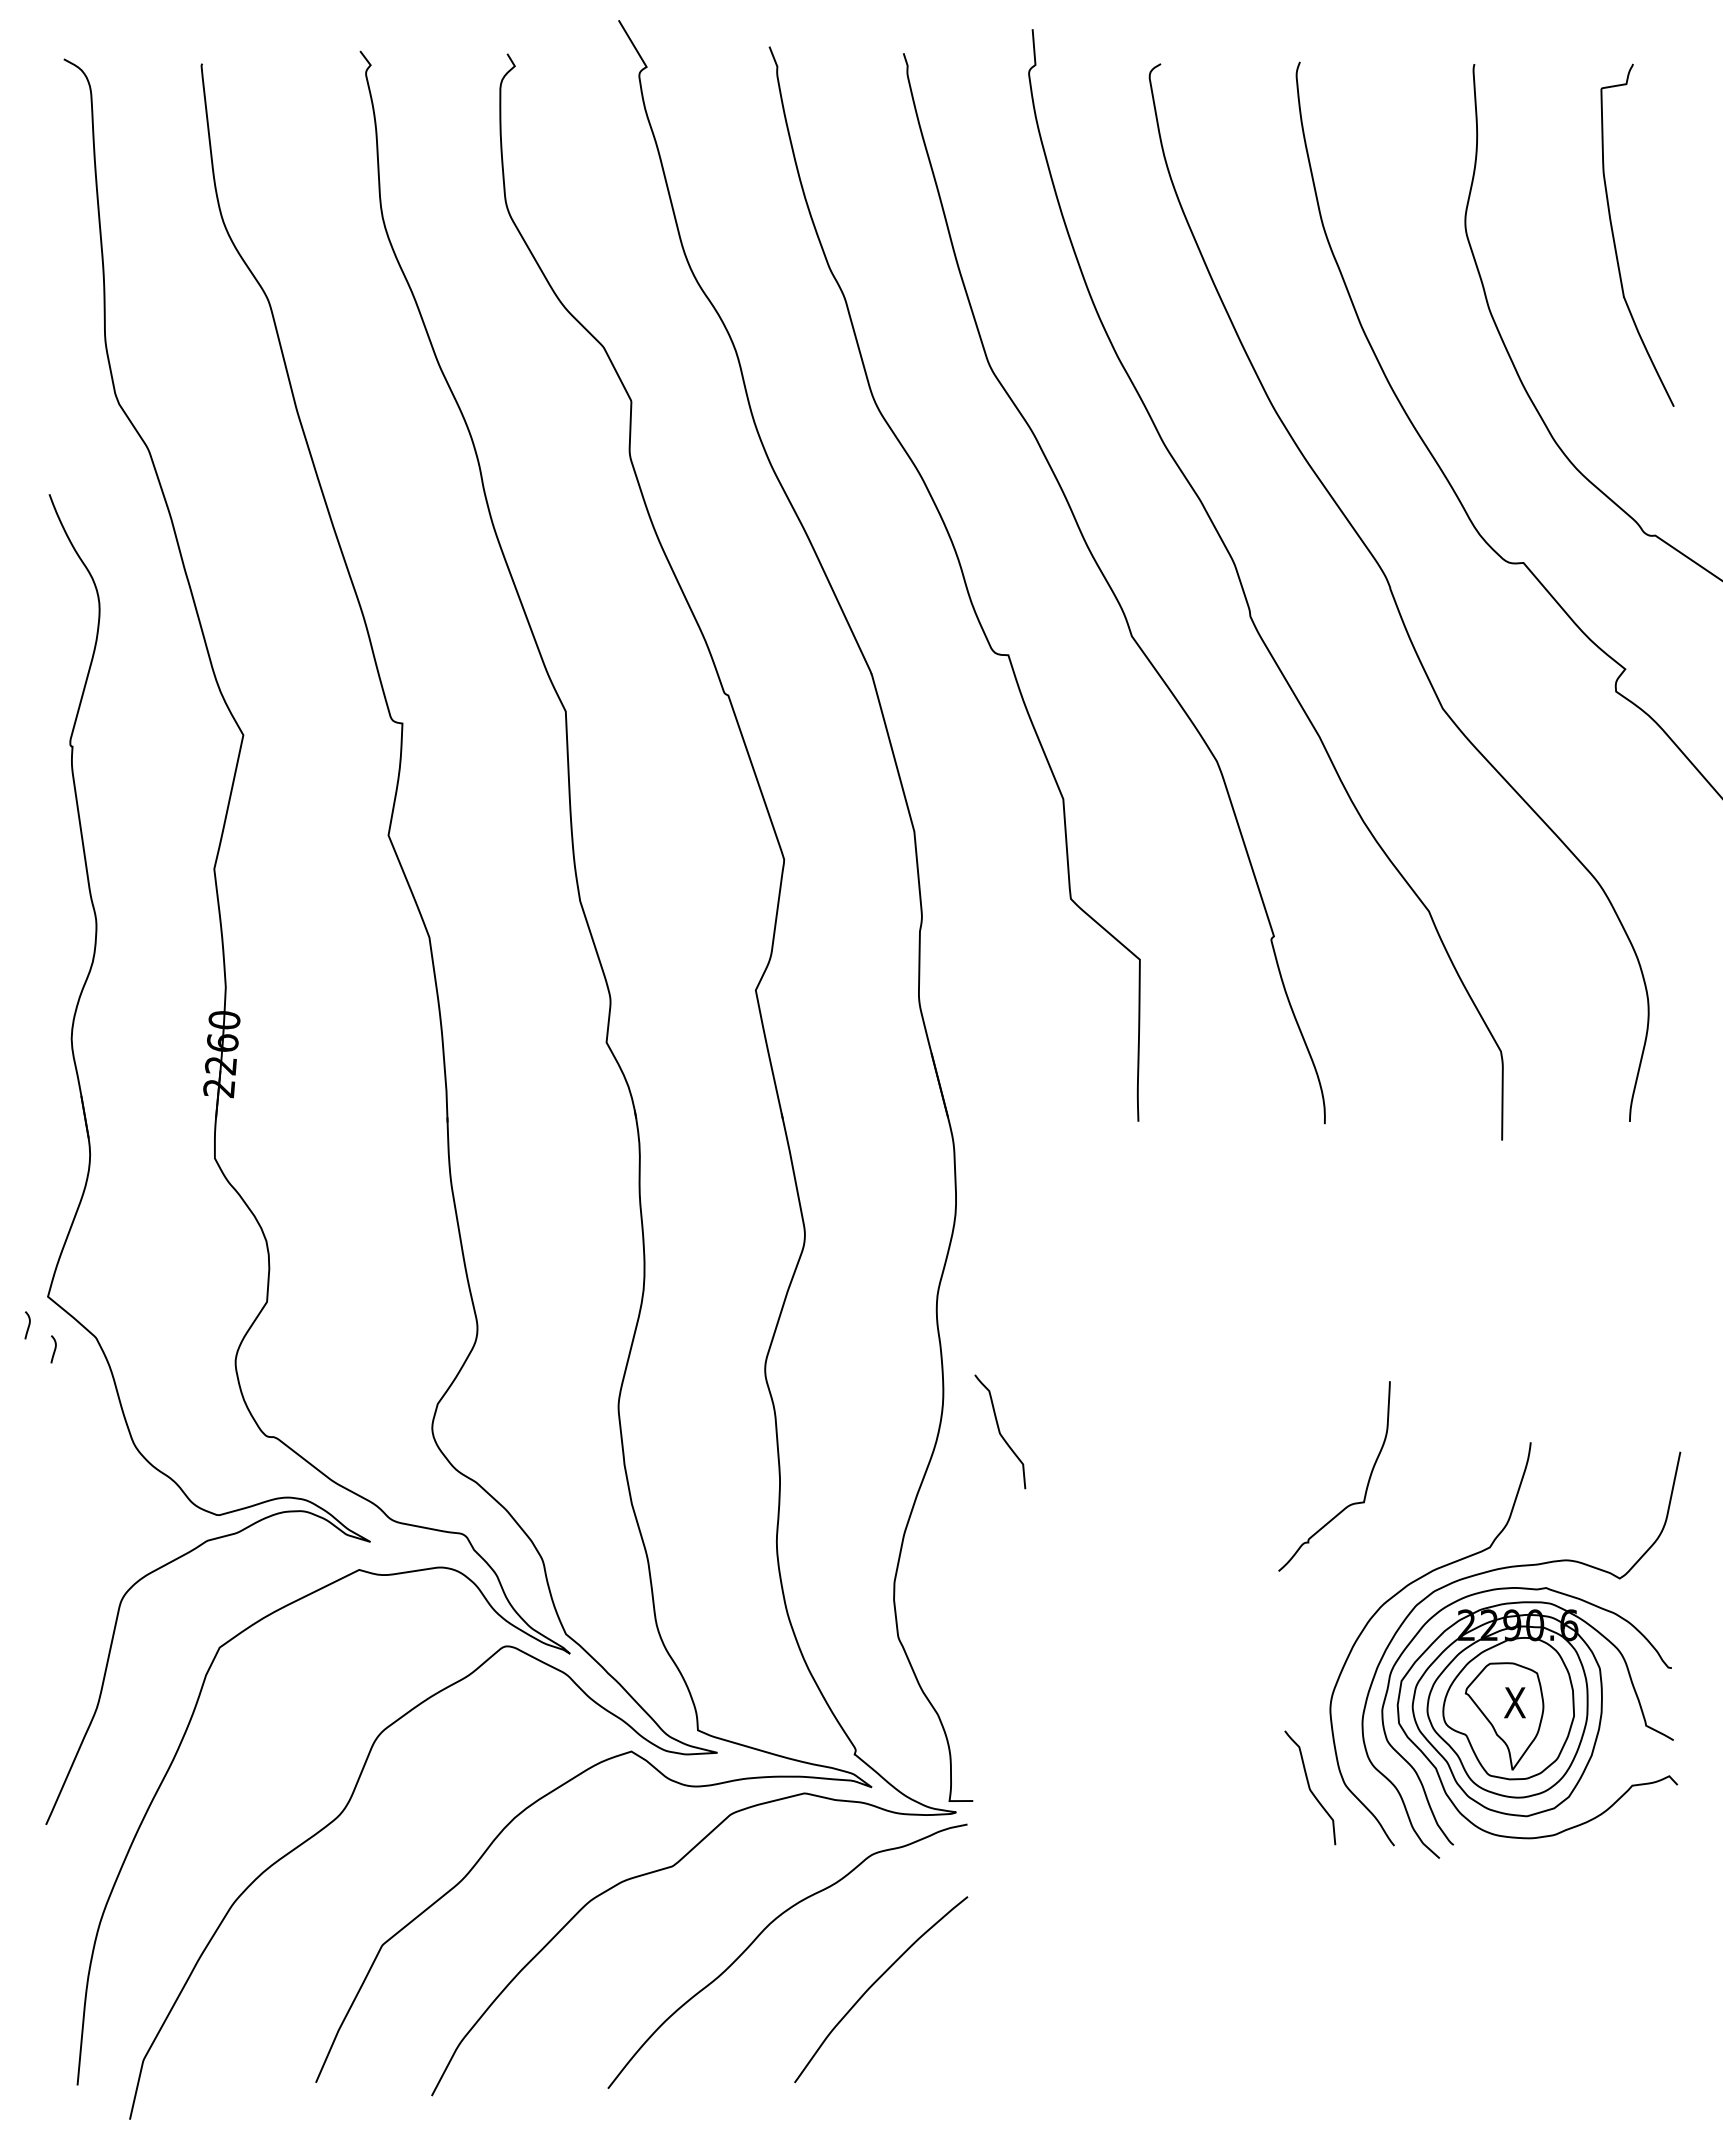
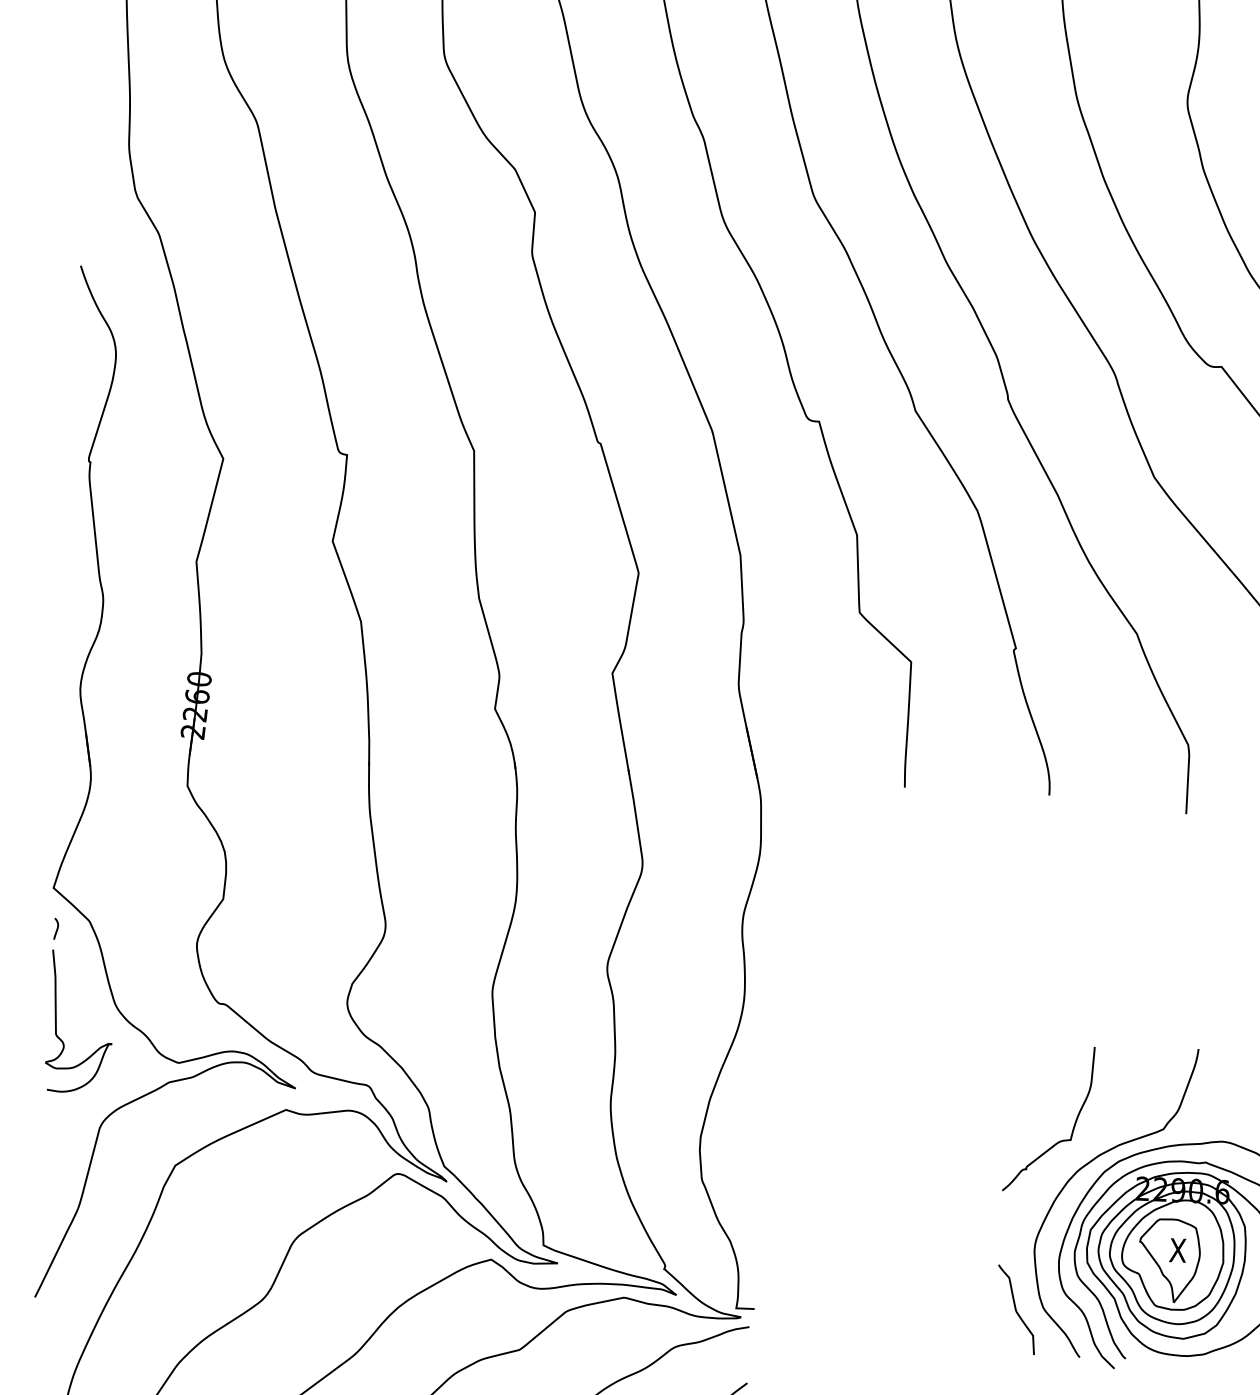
curve: (28, 1325) -> (37, 909), removed
curve: (1000, 1431) -> (787, 1023), removed
part: (59, 1470) -> (56, 1023), added
curve: (1349, 1504) -> (1059, 1141), moved

